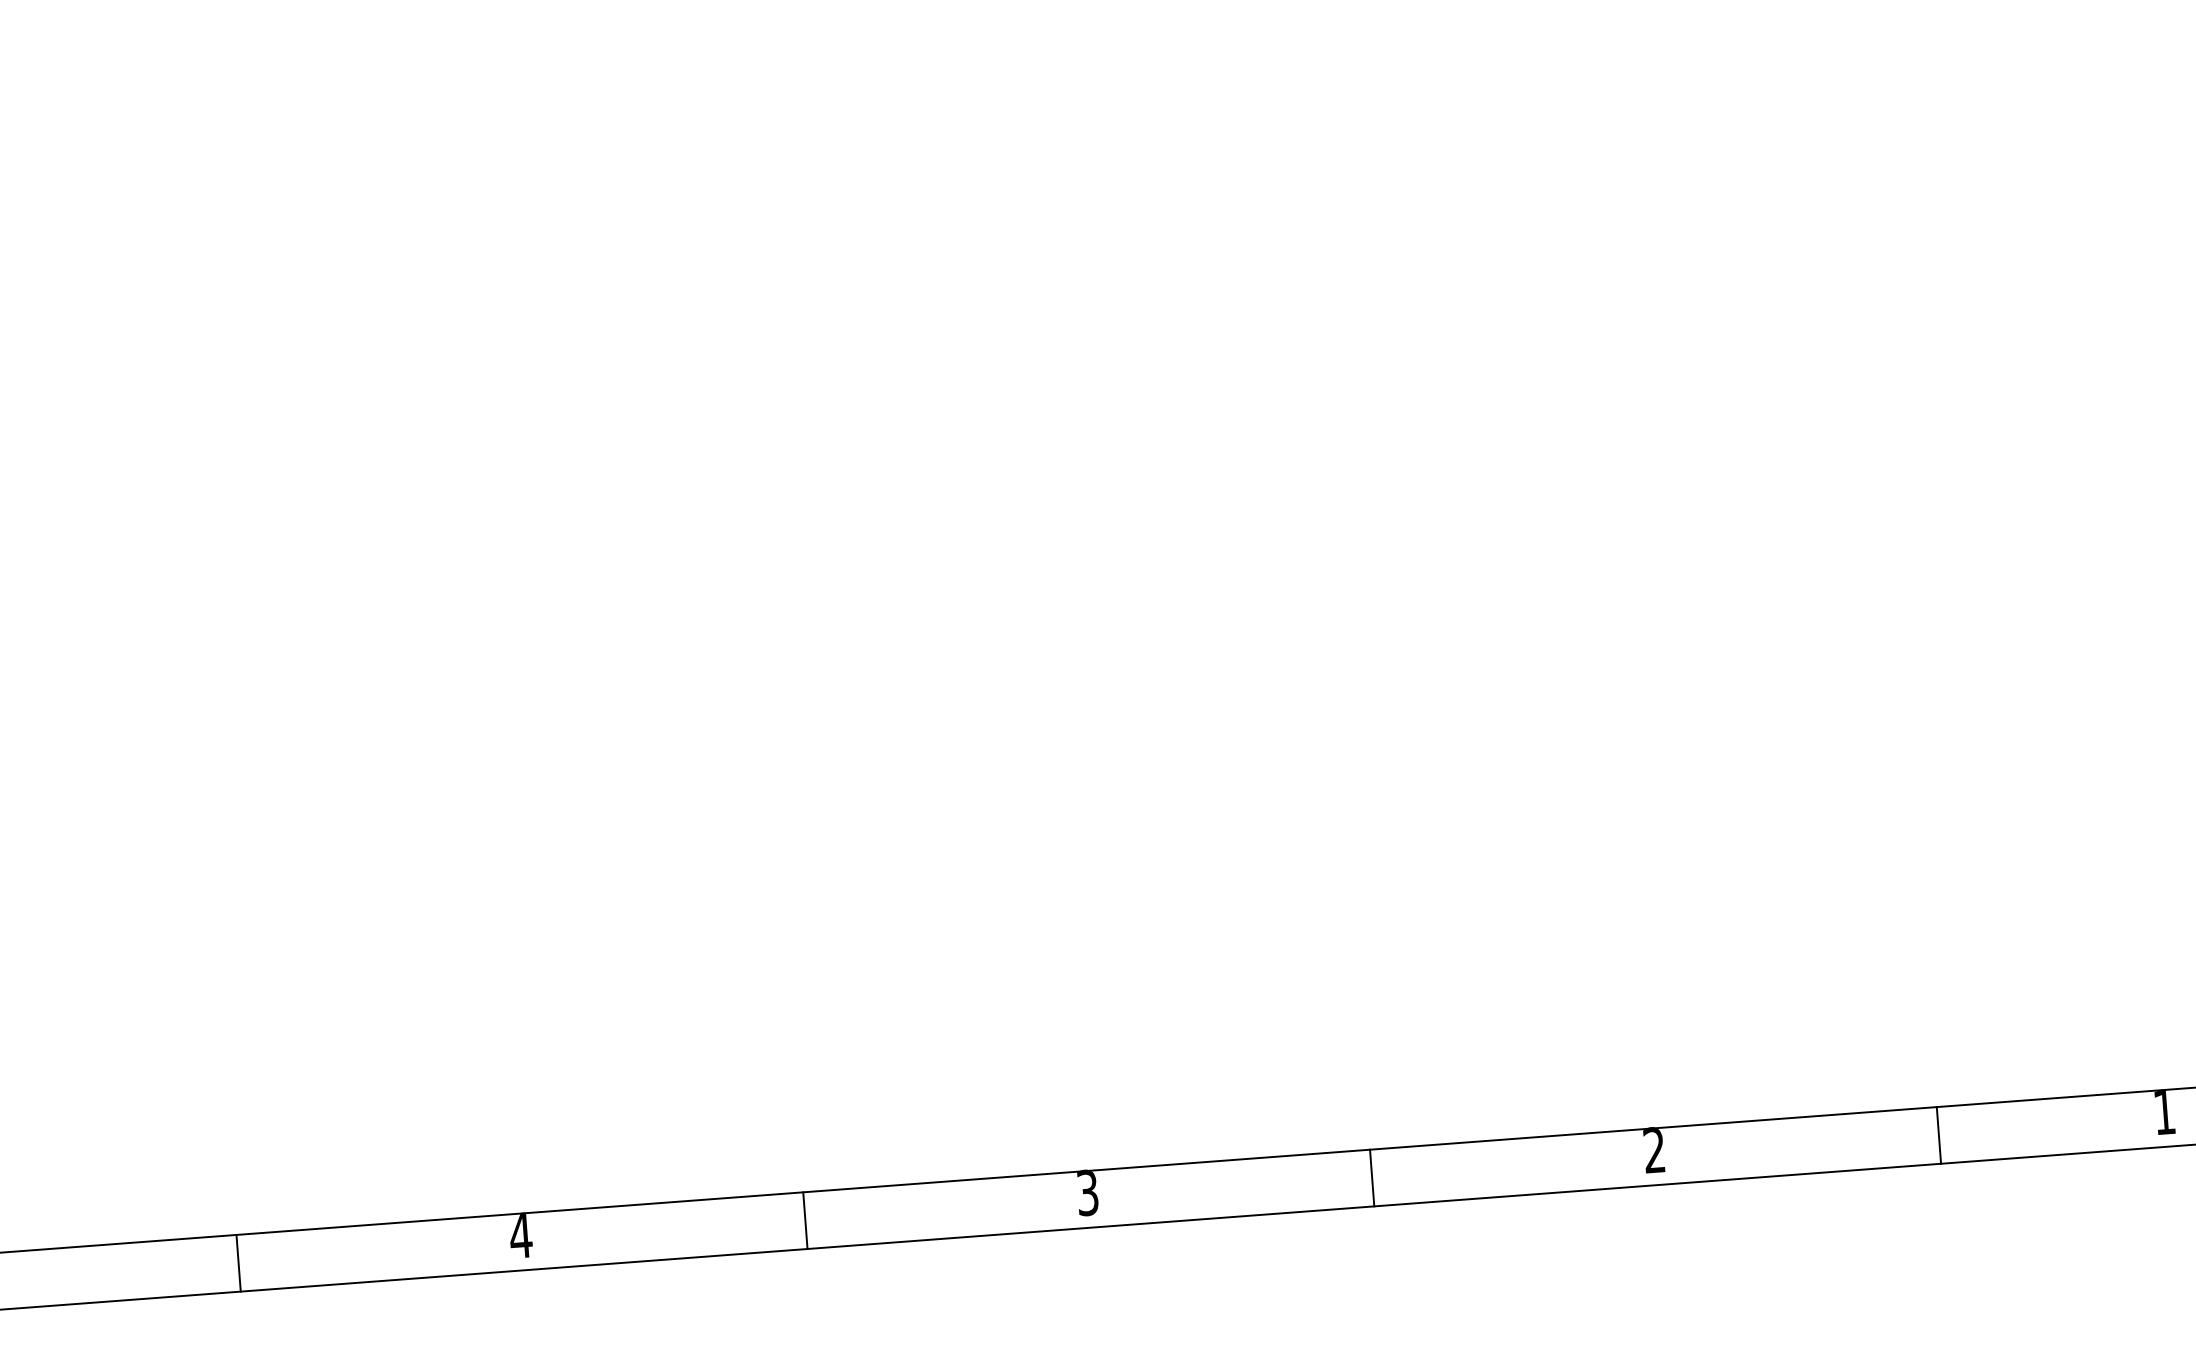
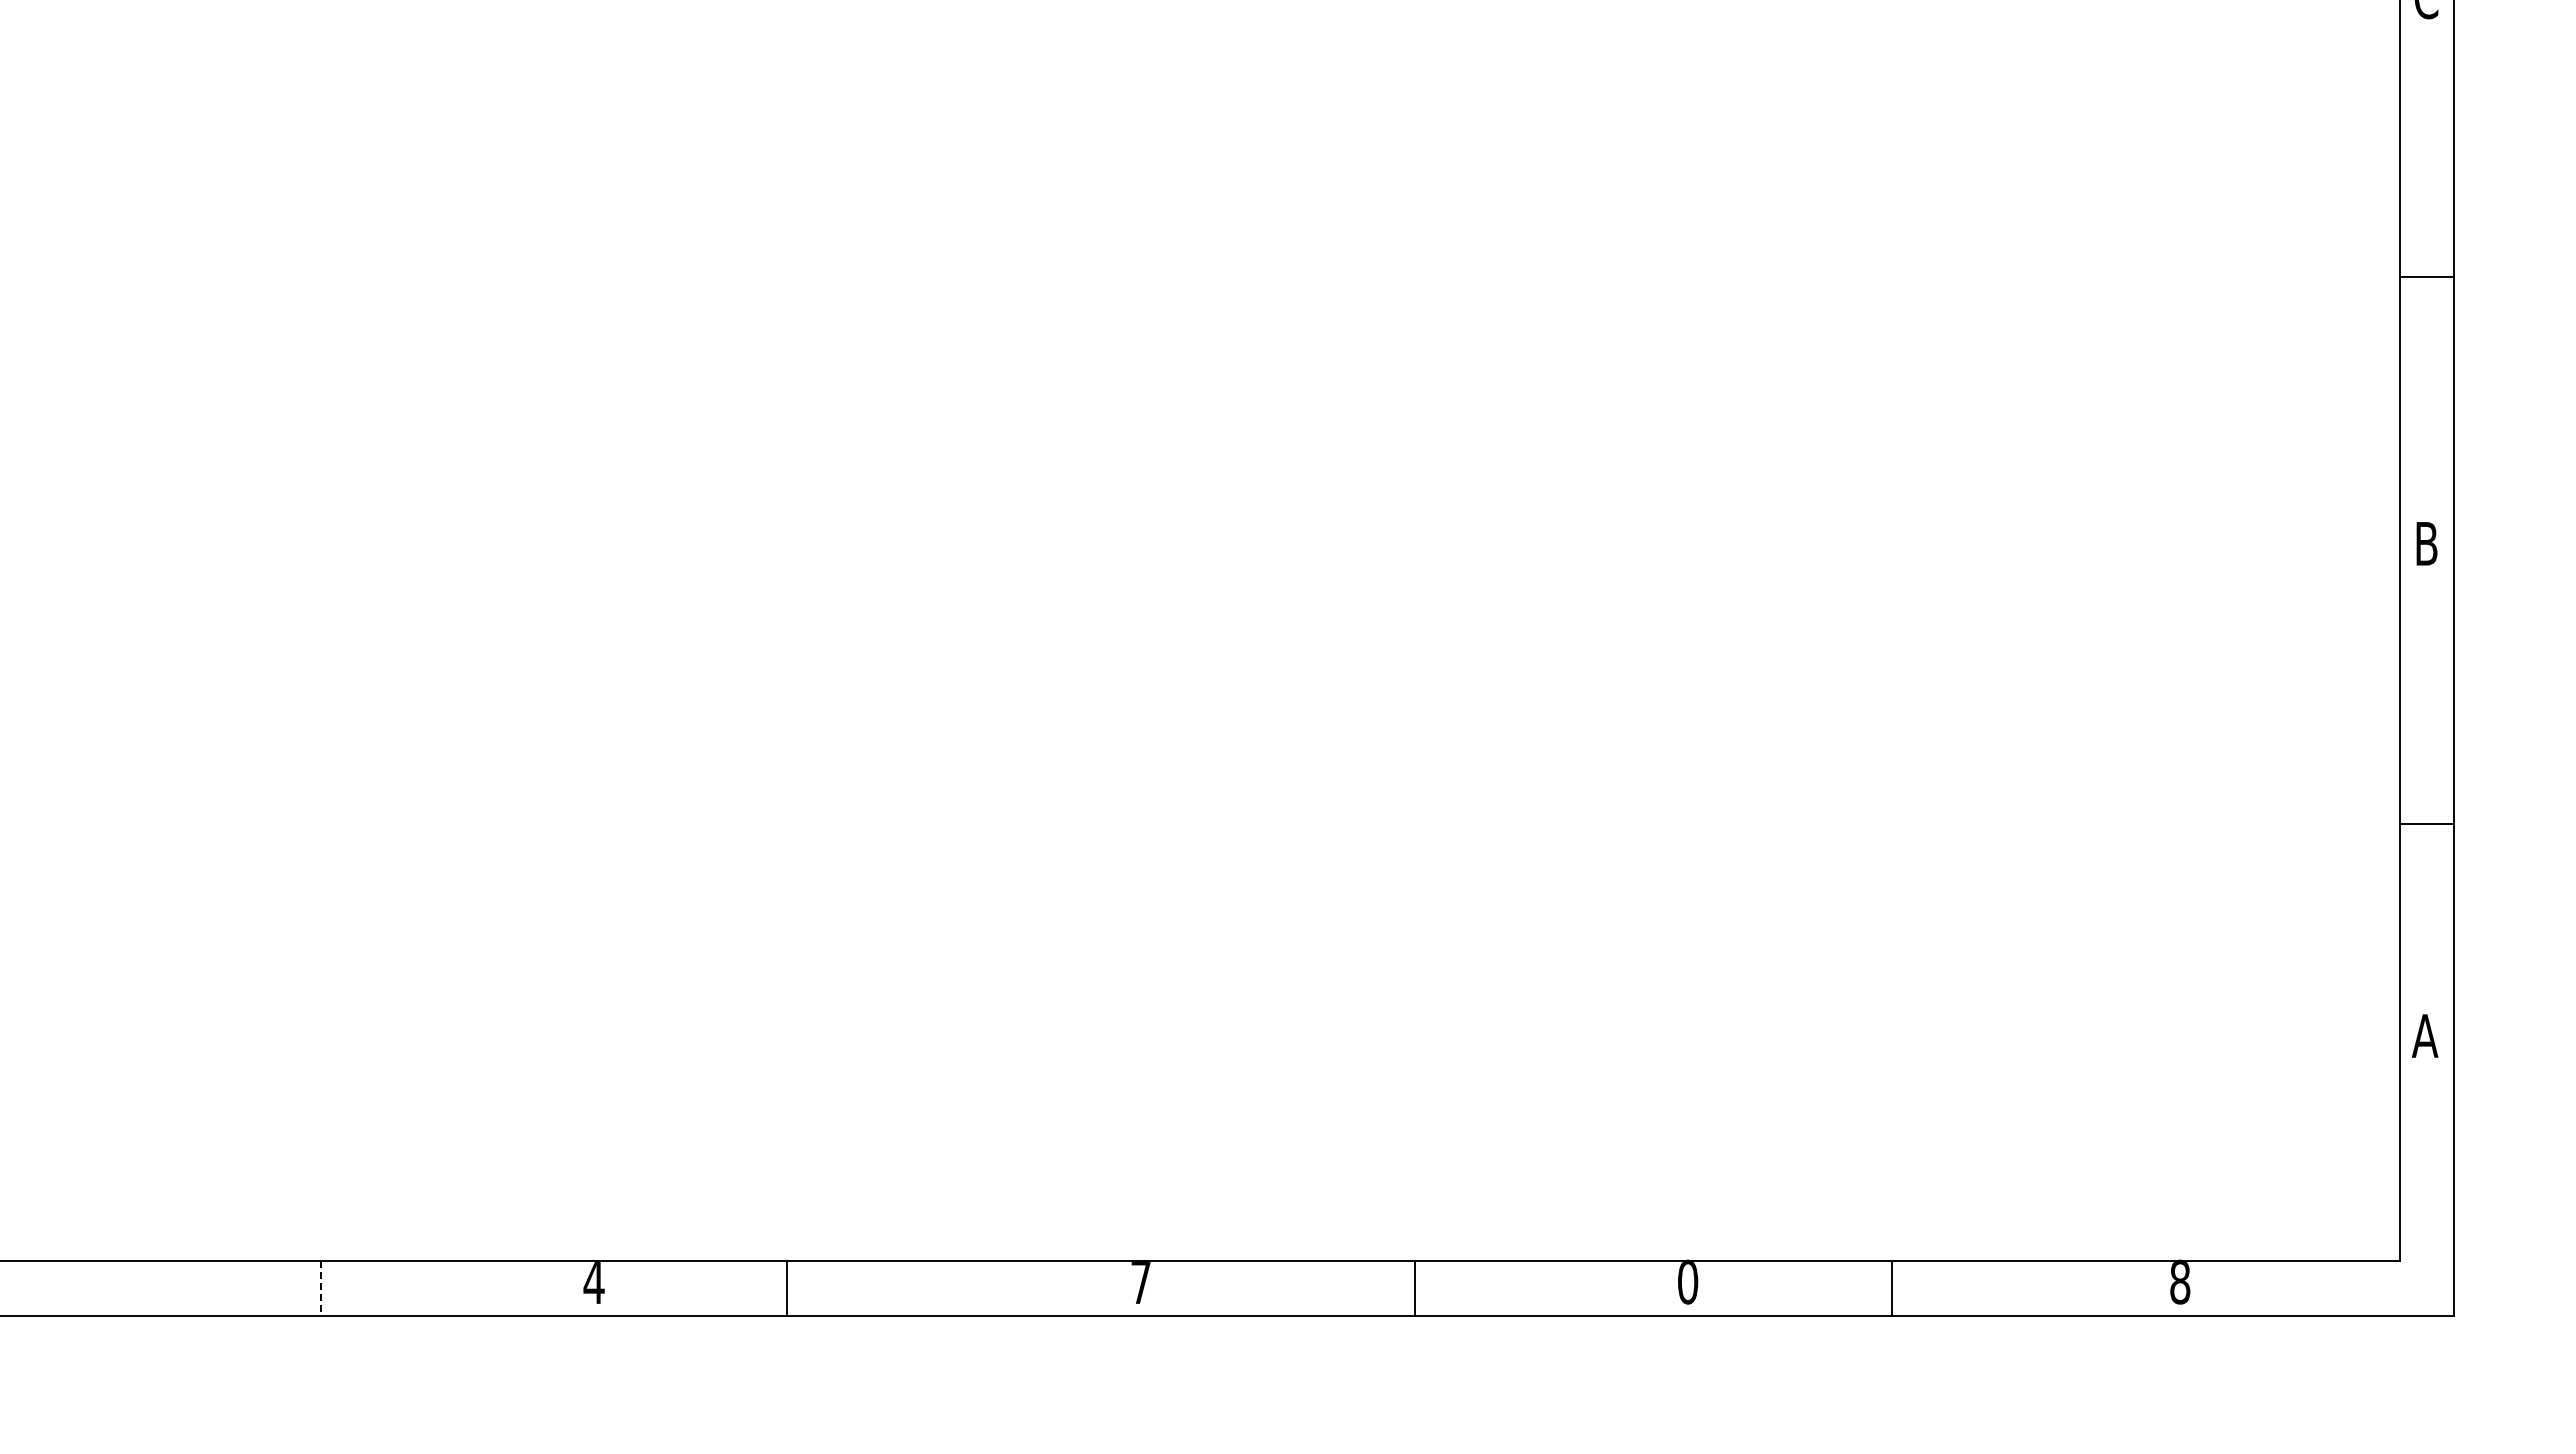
text: (2164, 1111) -> (2180, 1281), 1 -> 8
line: (1938, 1135) -> (1891, 1288), moved
text: (1654, 1149) -> (1688, 1281), 2 -> 0
text: (1087, 1192) -> (1140, 1281), 3 -> 7
line: (805, 1220) -> (787, 1288), moved
line: (238, 1263) -> (321, 1288), solid -> dashed

